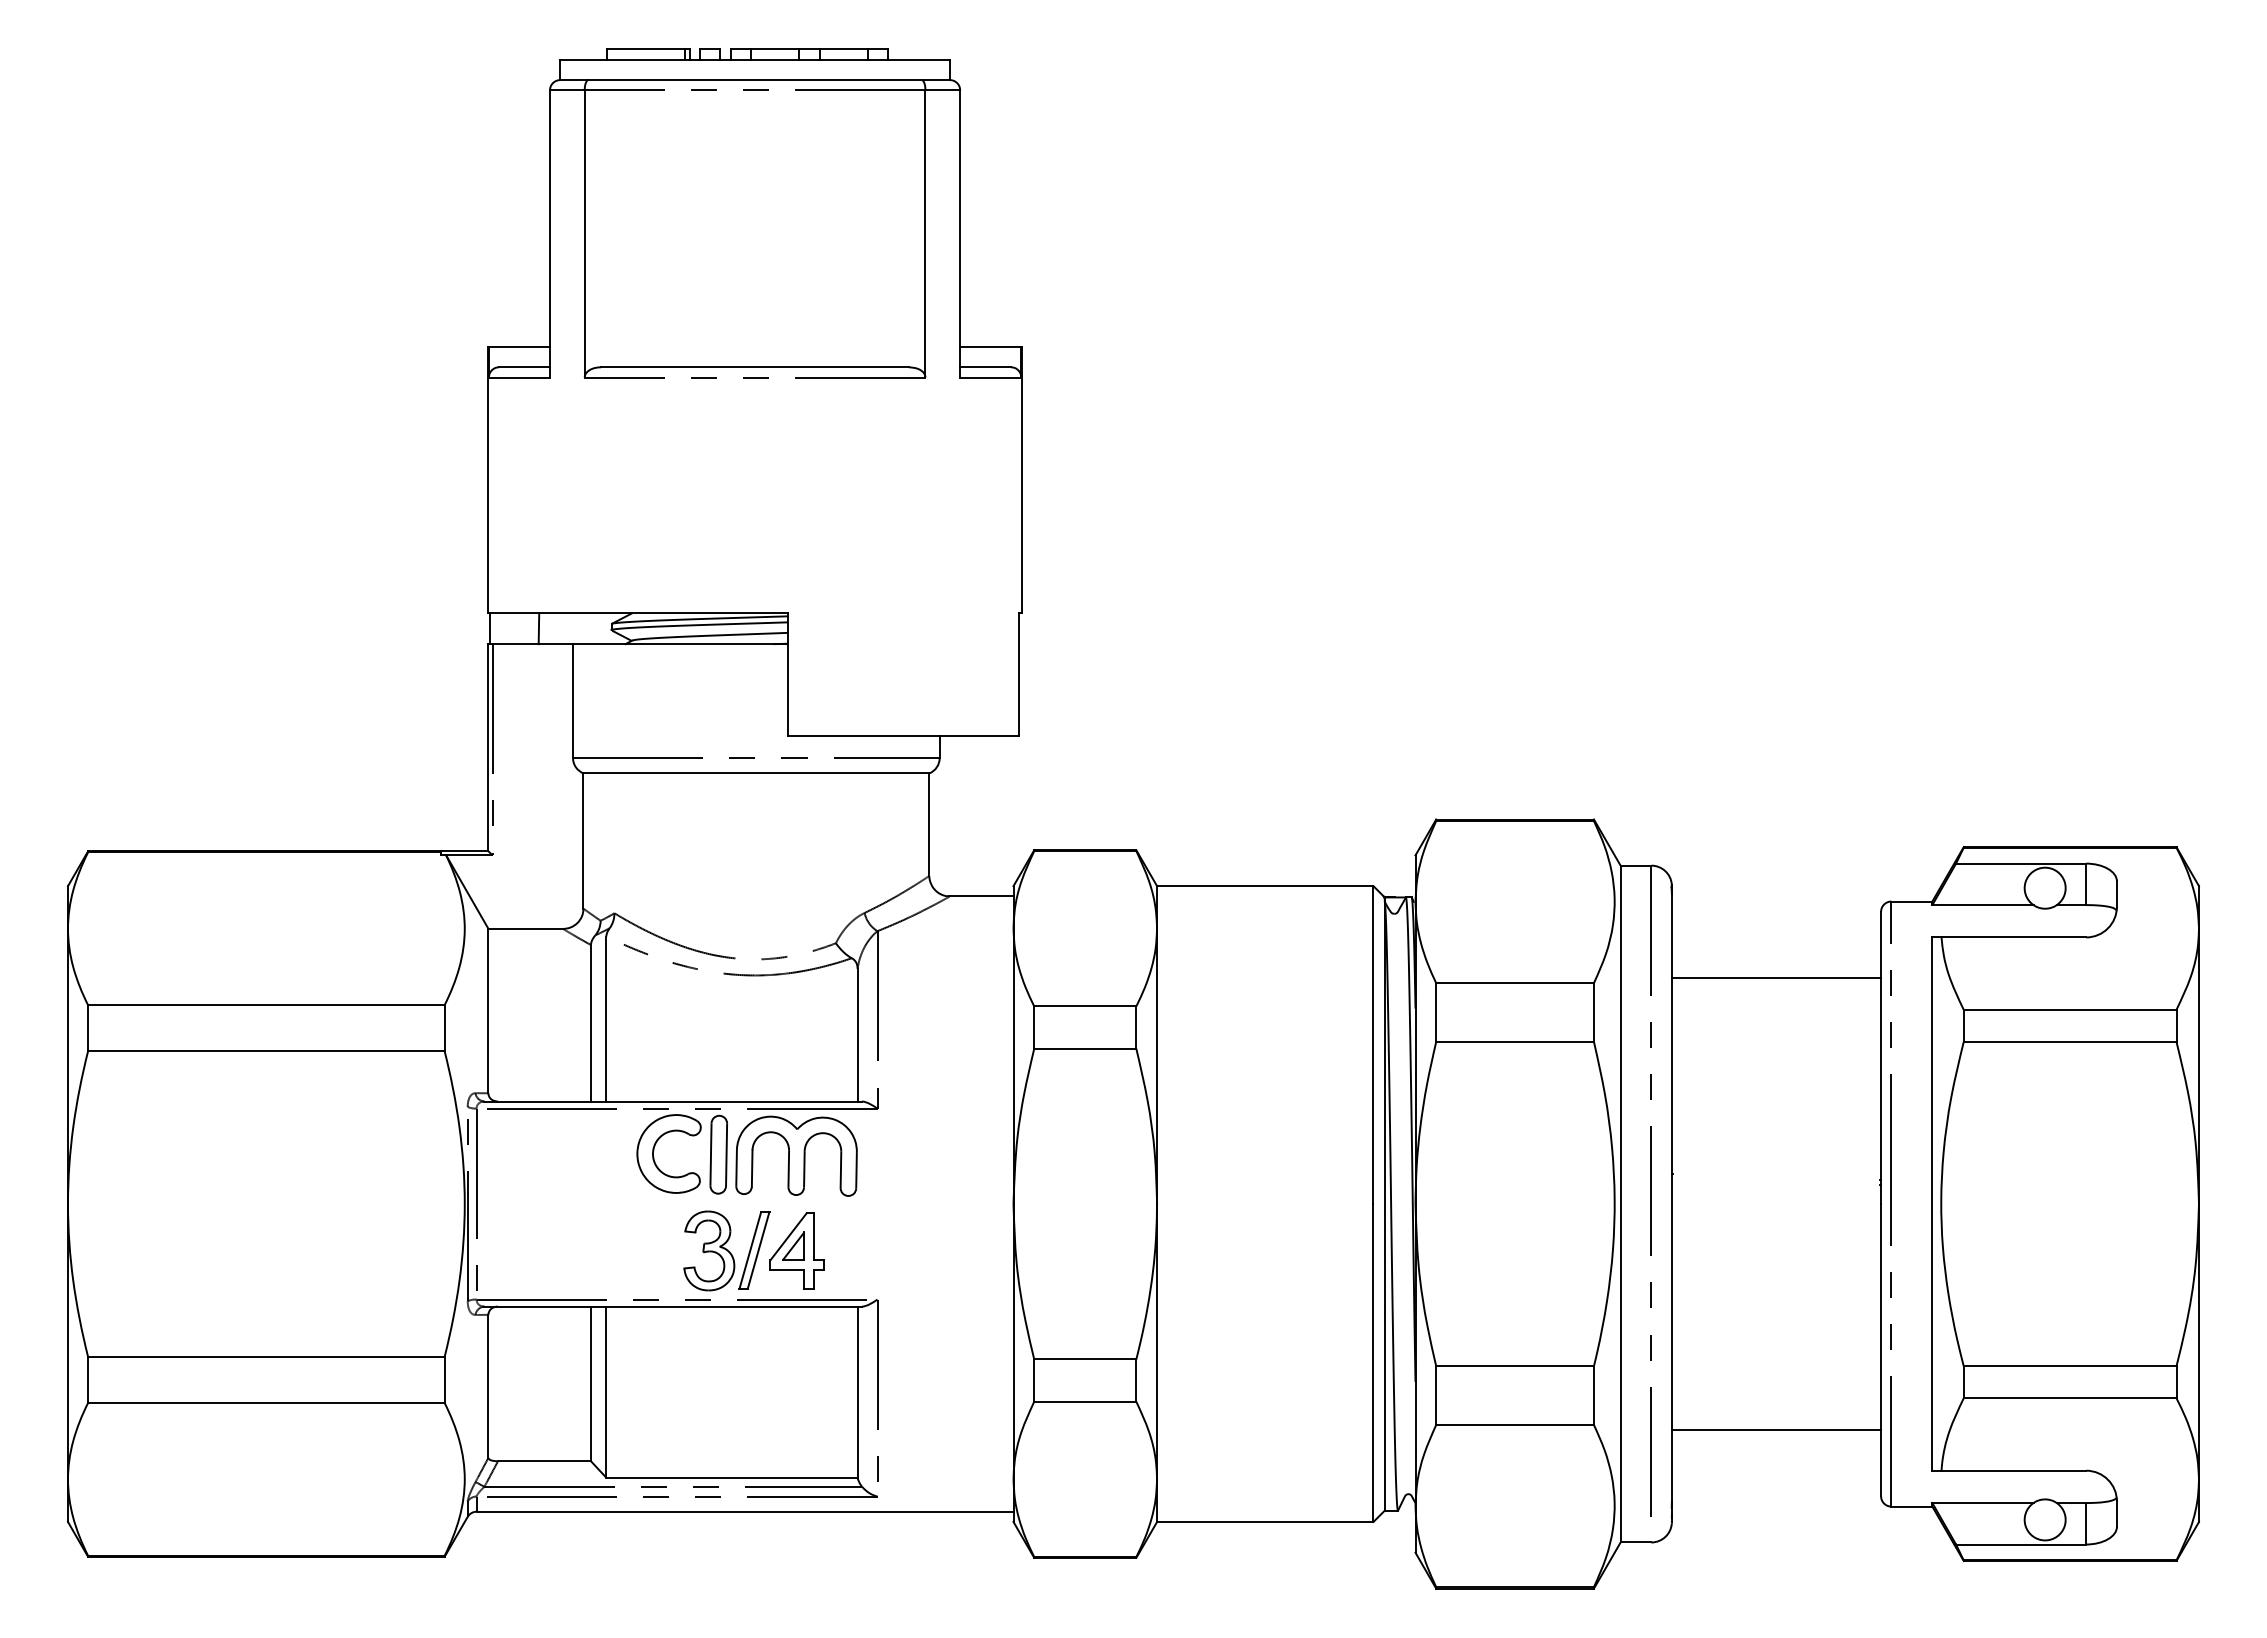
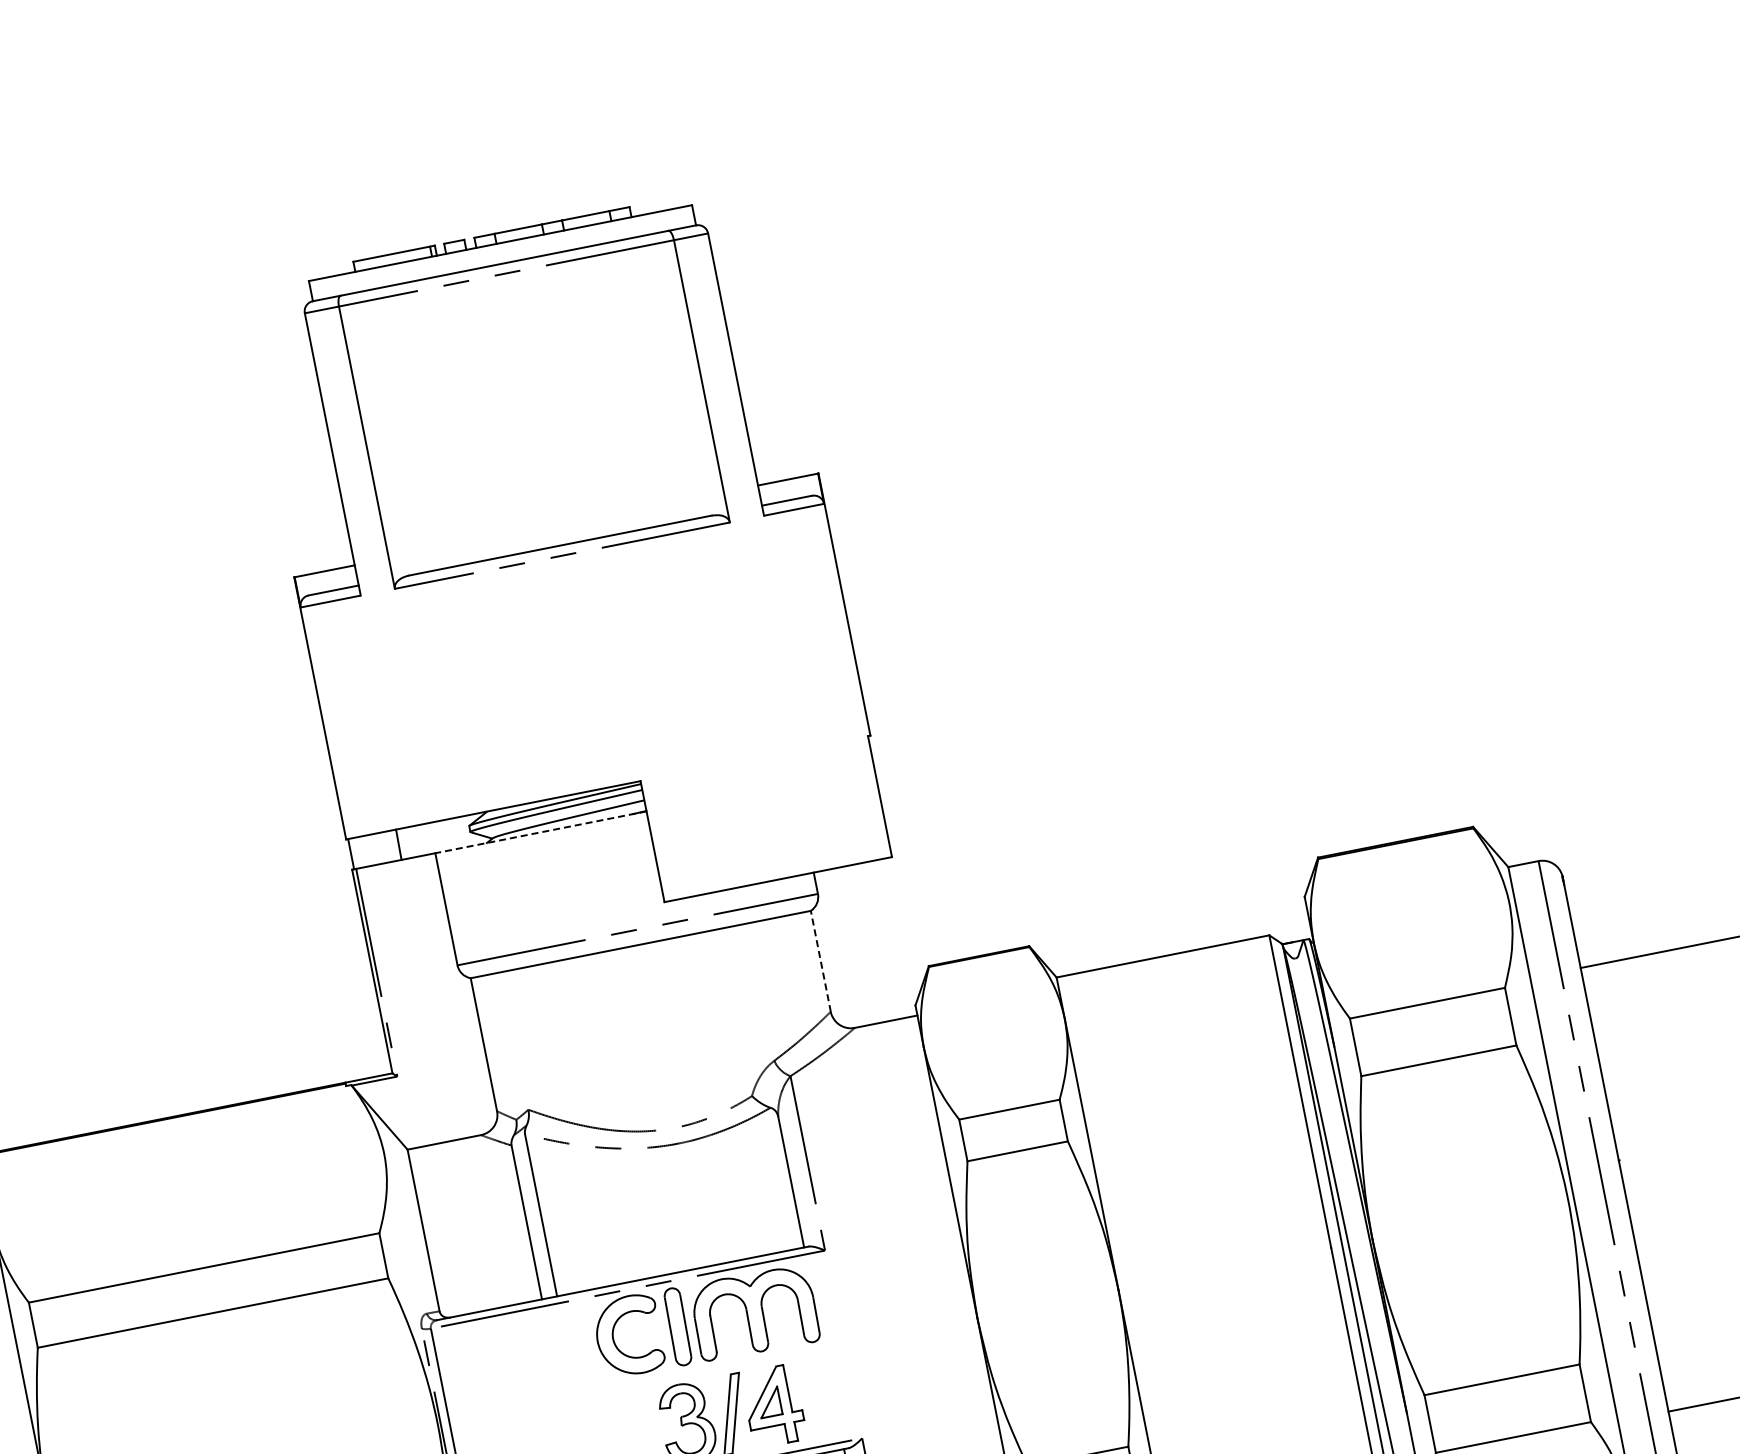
line: (679, 644) -> (540, 832), solid -> dashed
line: (929, 824) -> (820, 961), solid -> dashed

